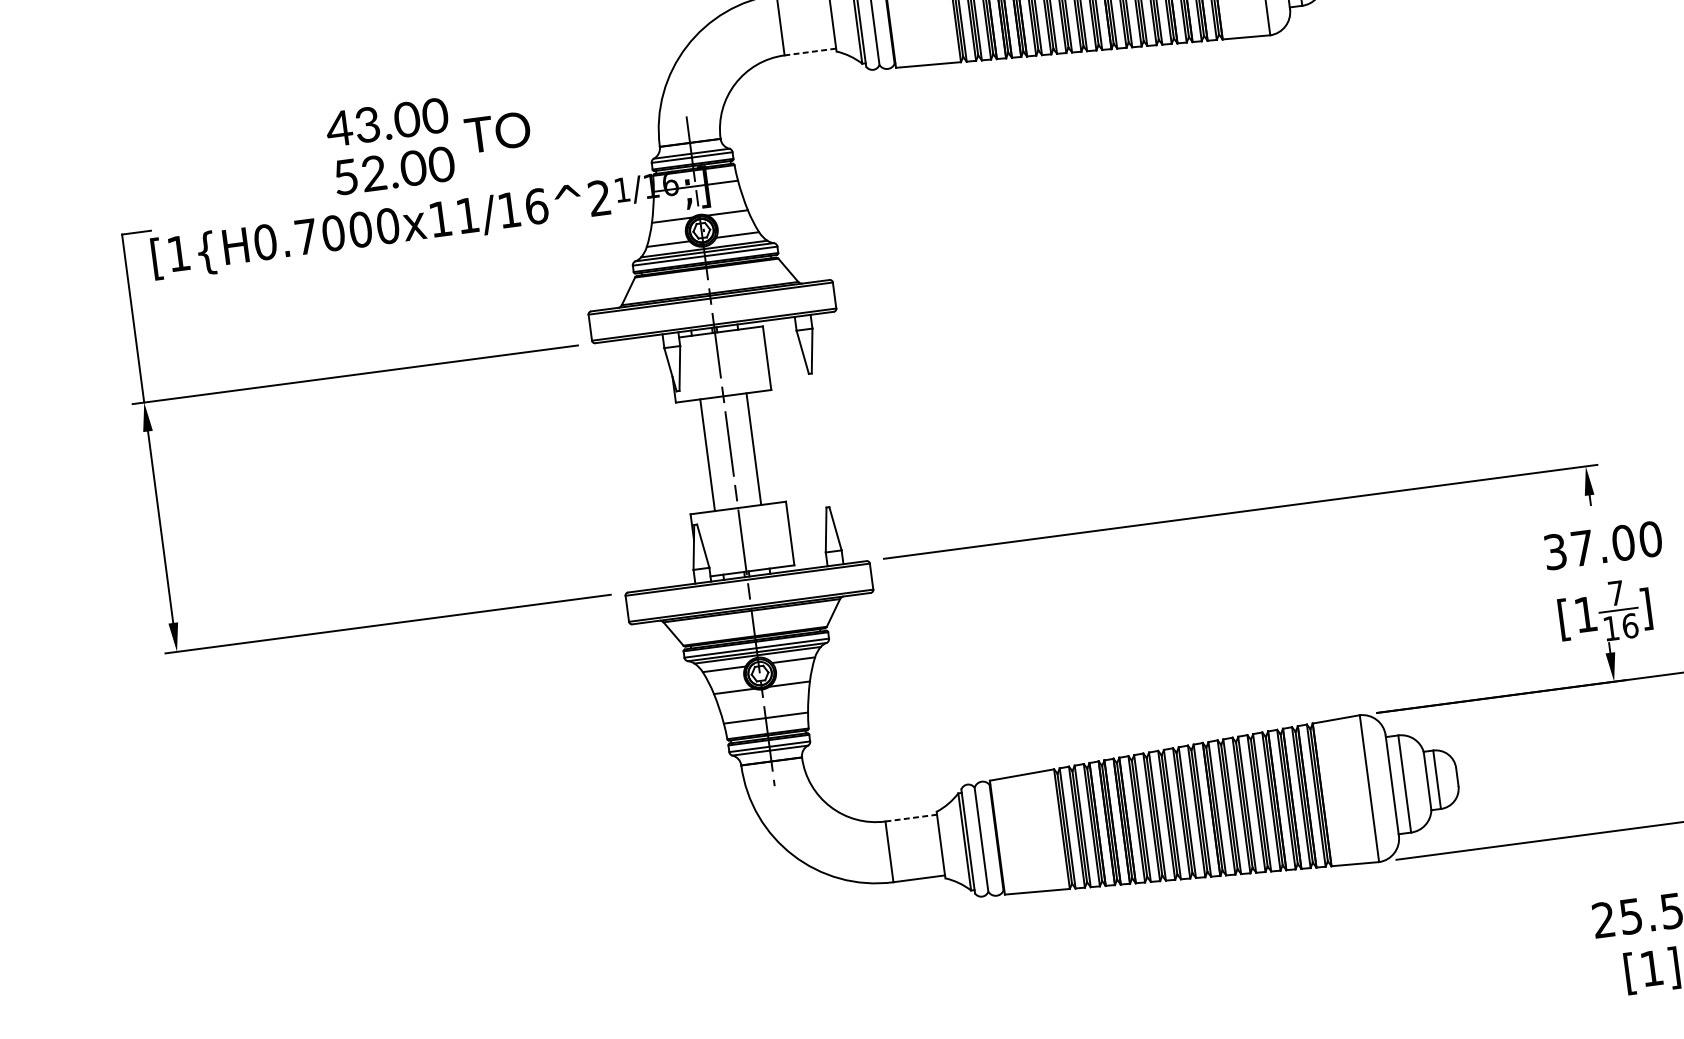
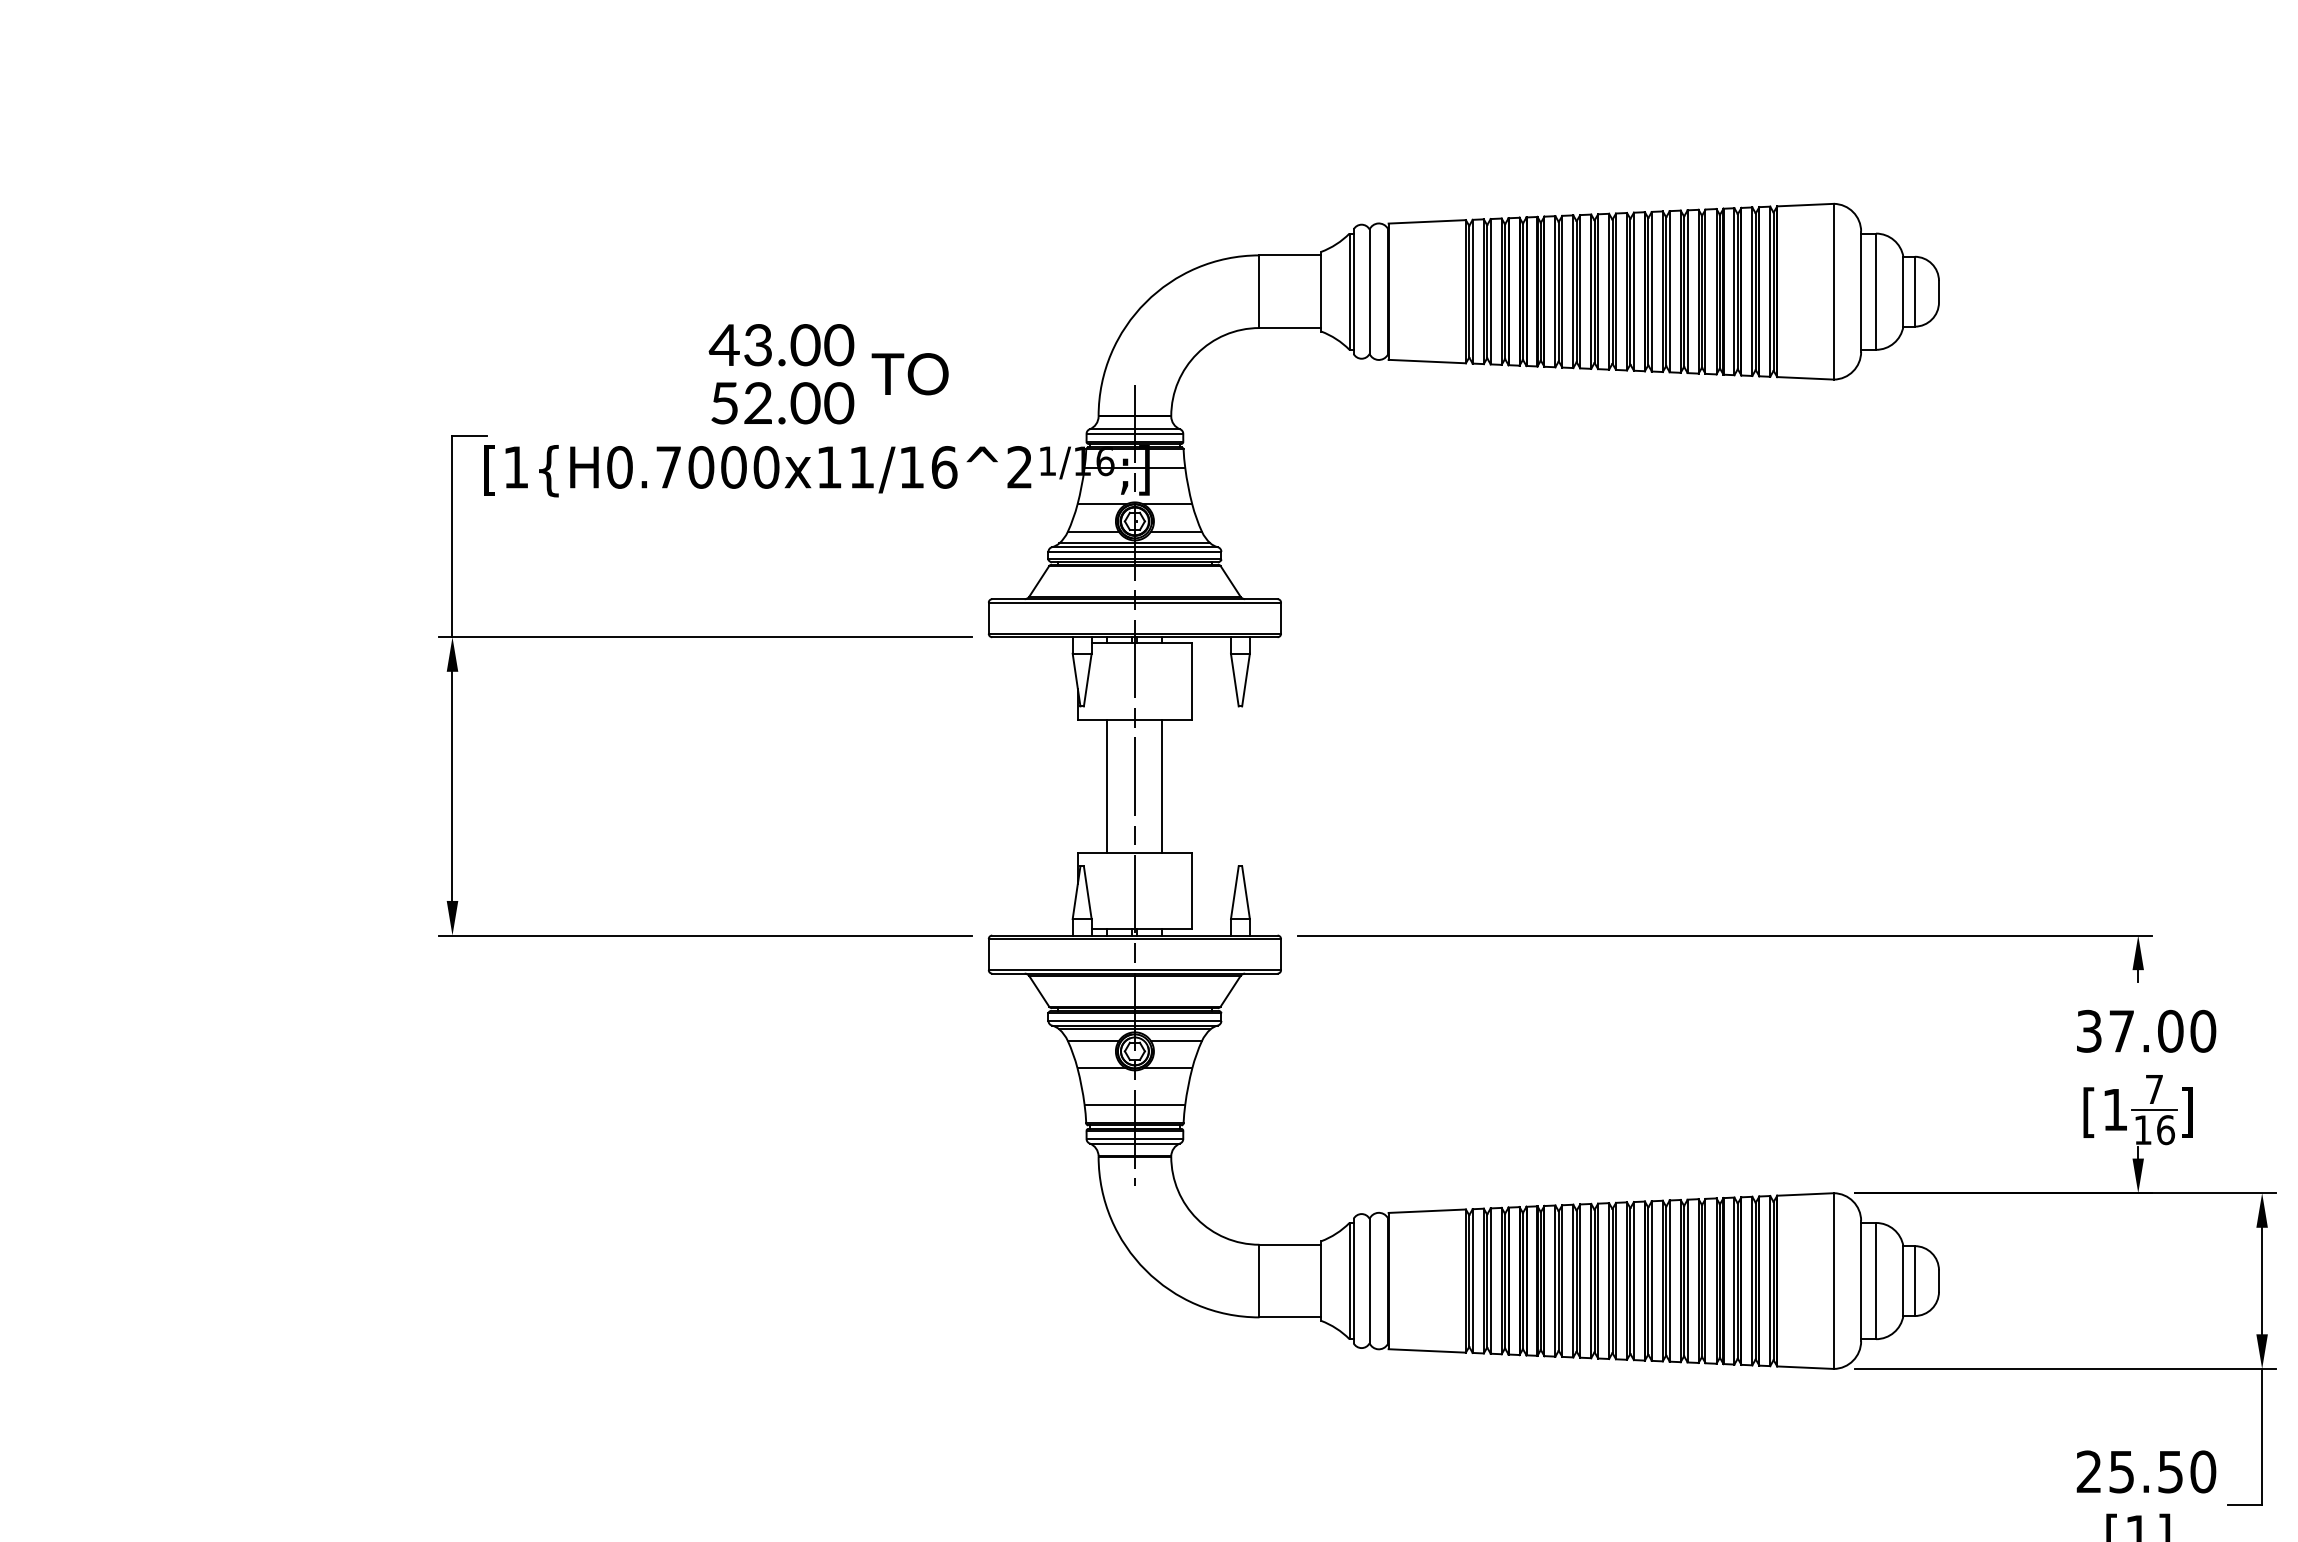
line: (810, 52) -> (1290, 328), dashed -> solid
line: (911, 817) -> (1290, 1244), dashed -> solid

